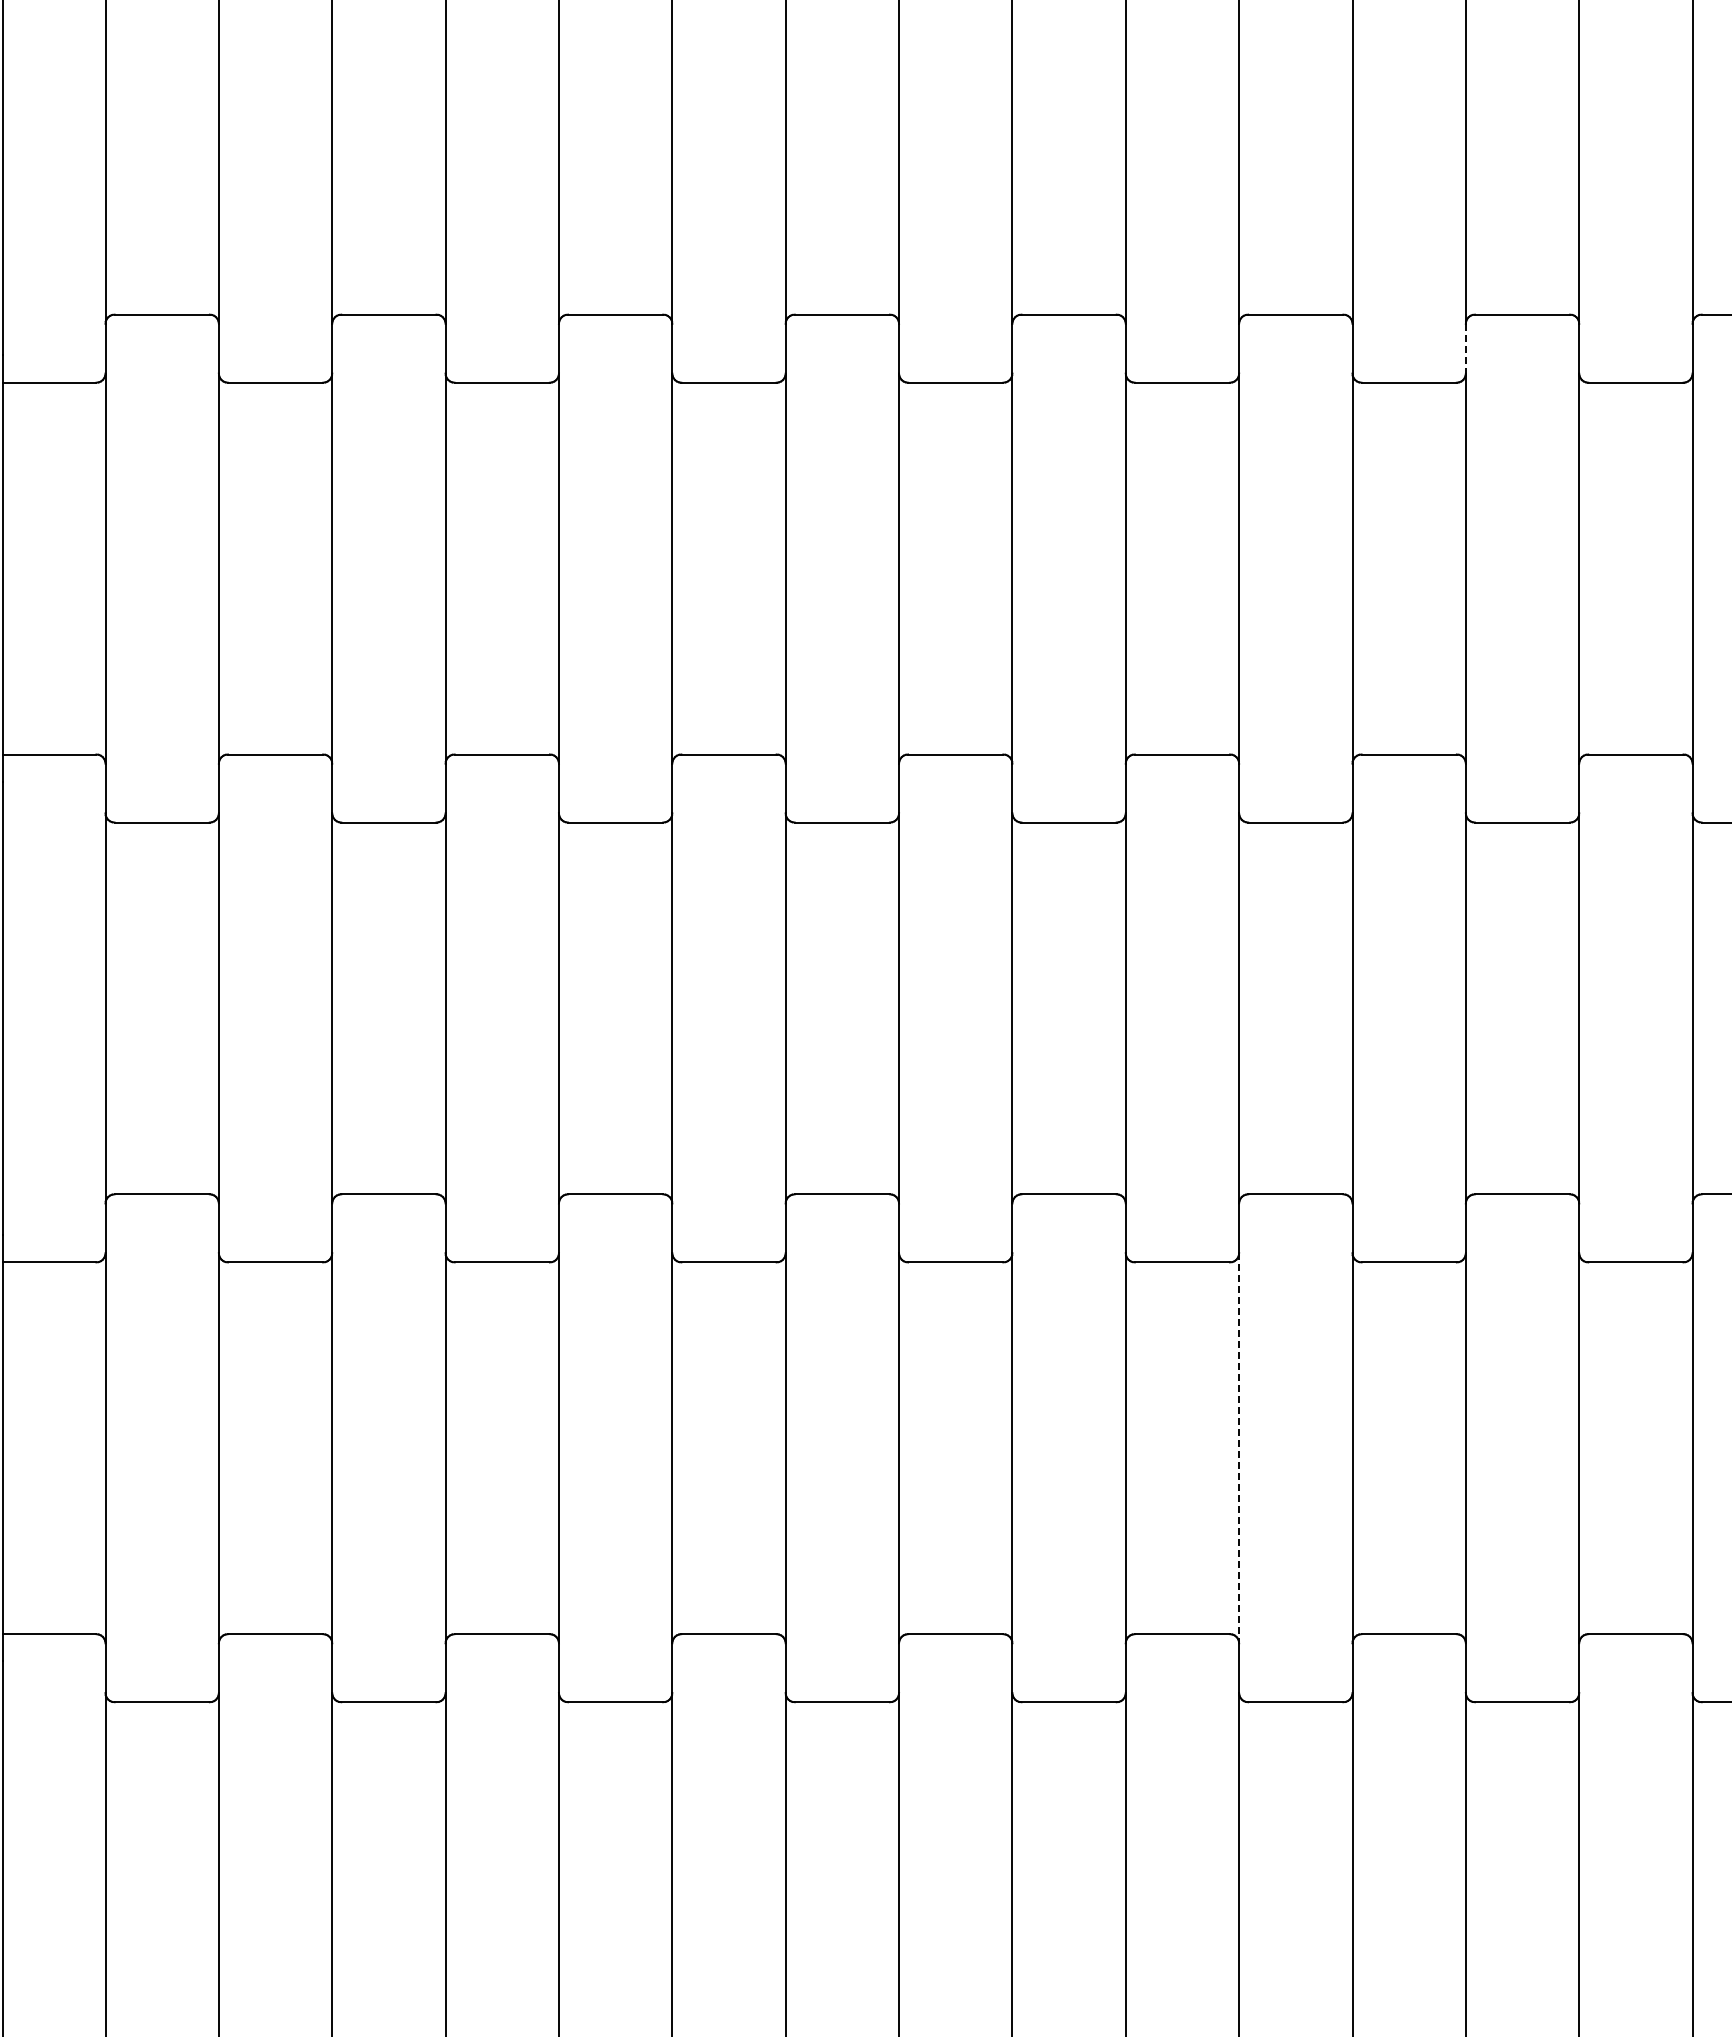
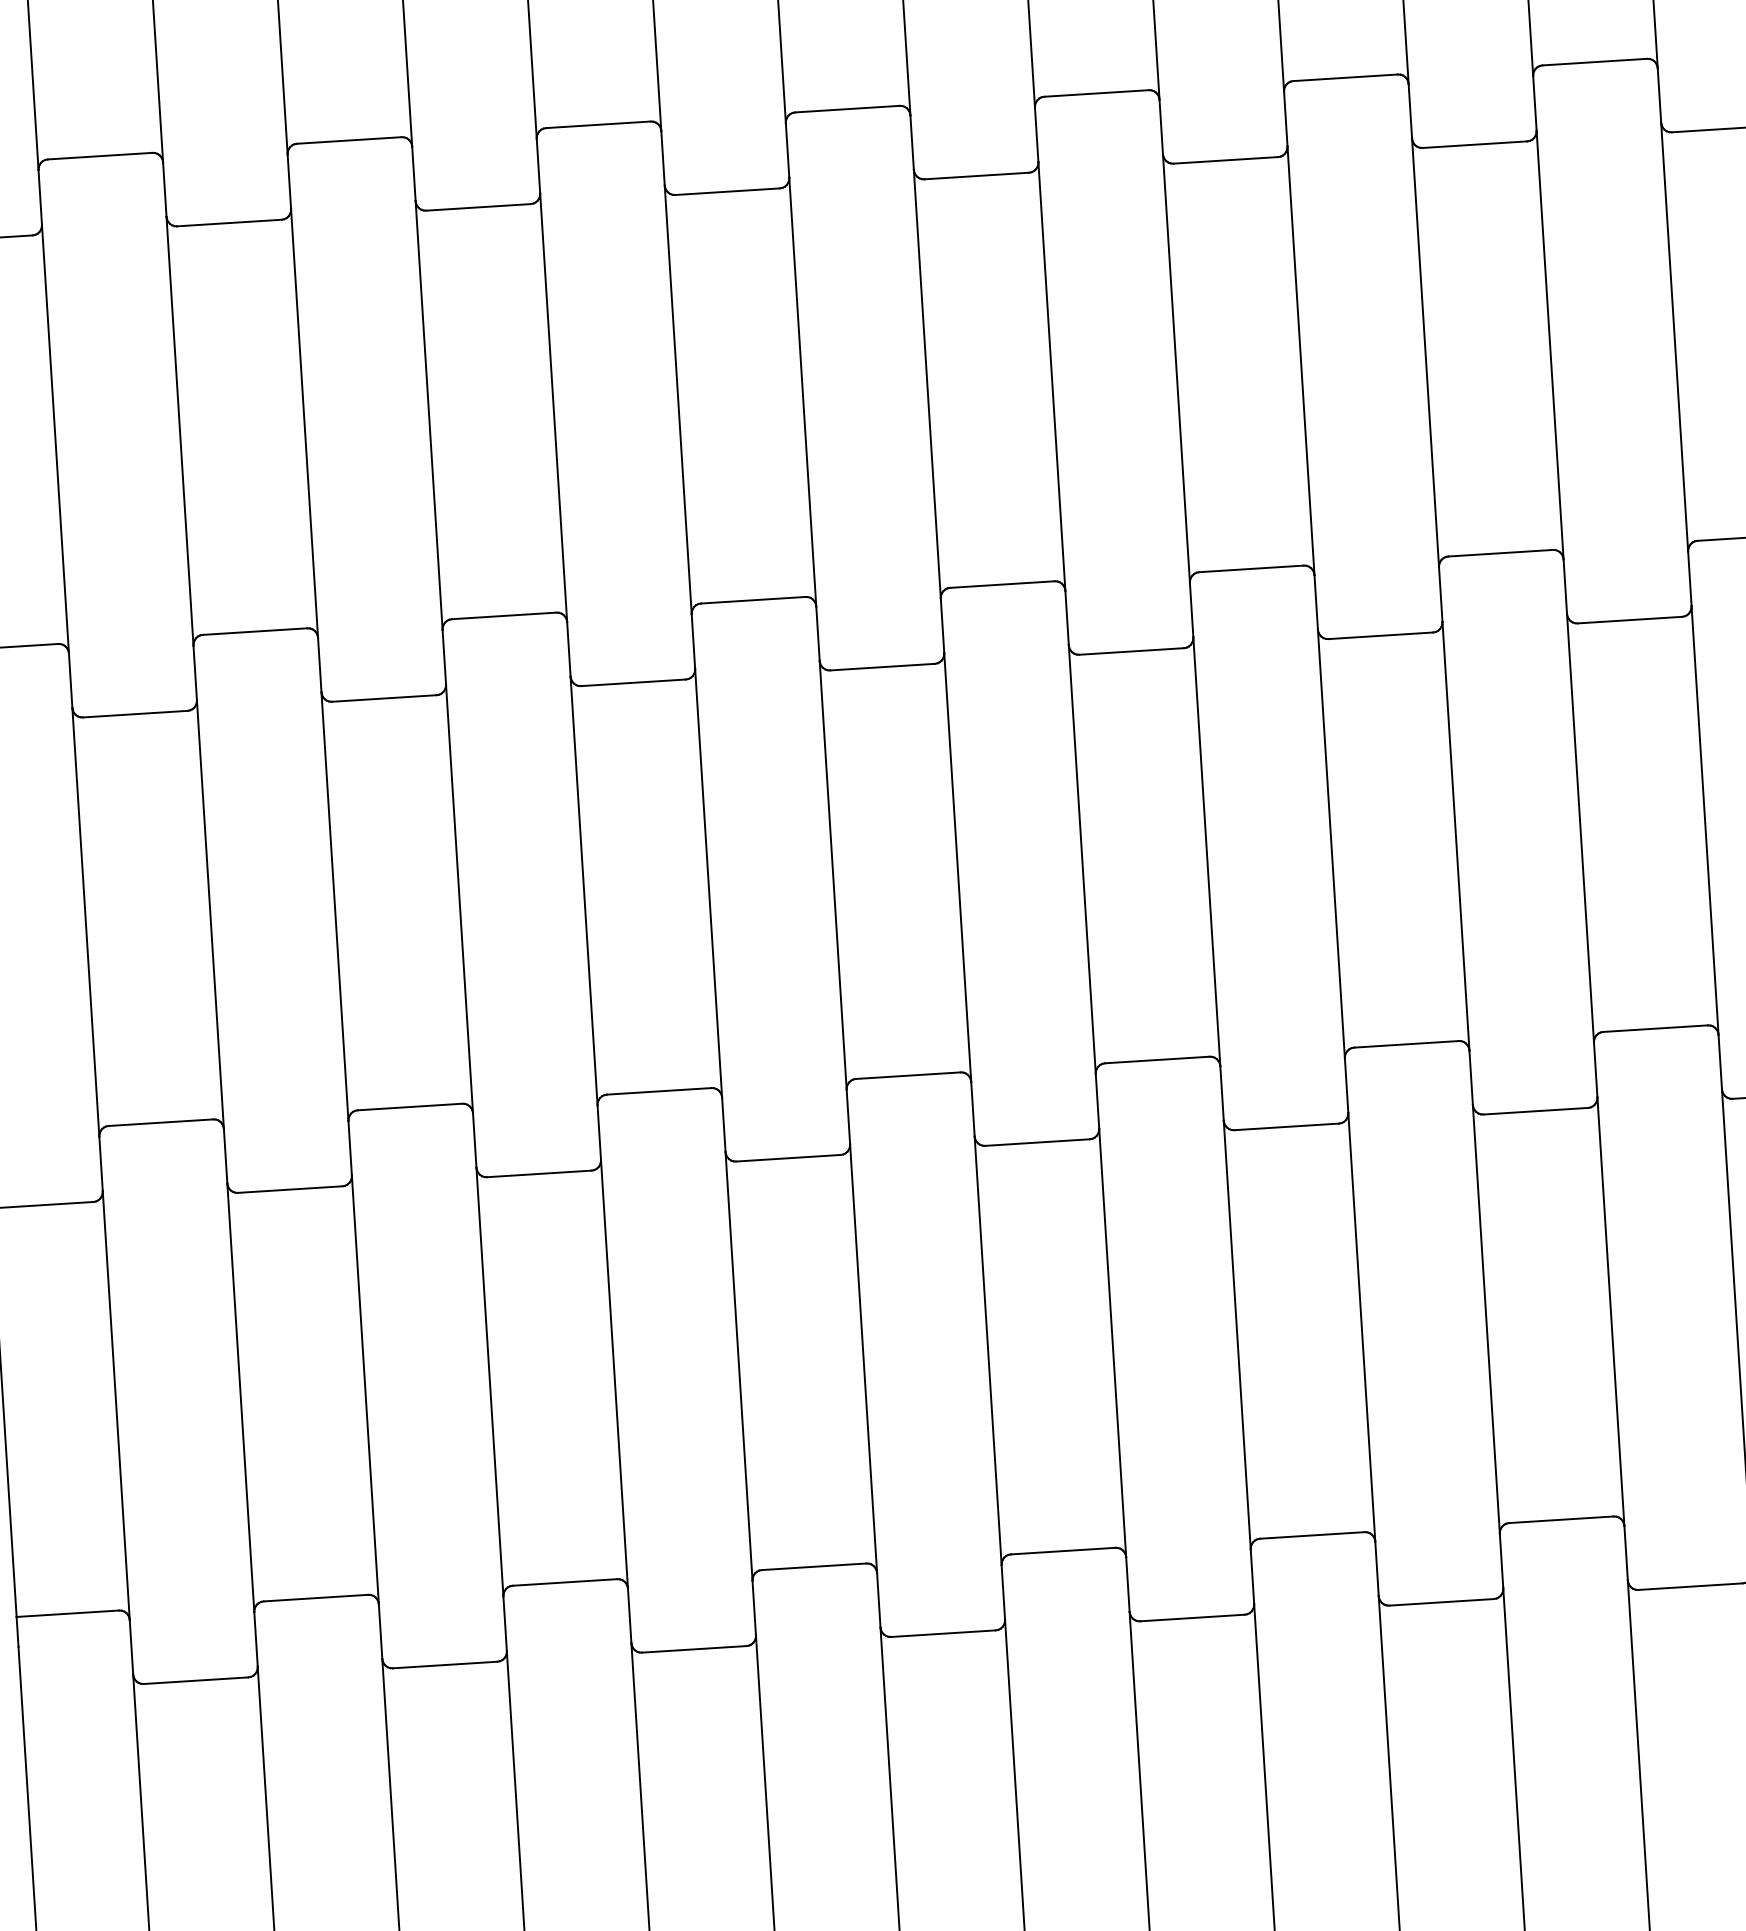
line: (1465, 348) -> (1534, 103), dashed -> solid
line: (1239, 1448) -> (1362, 1327), dashed -> solid

